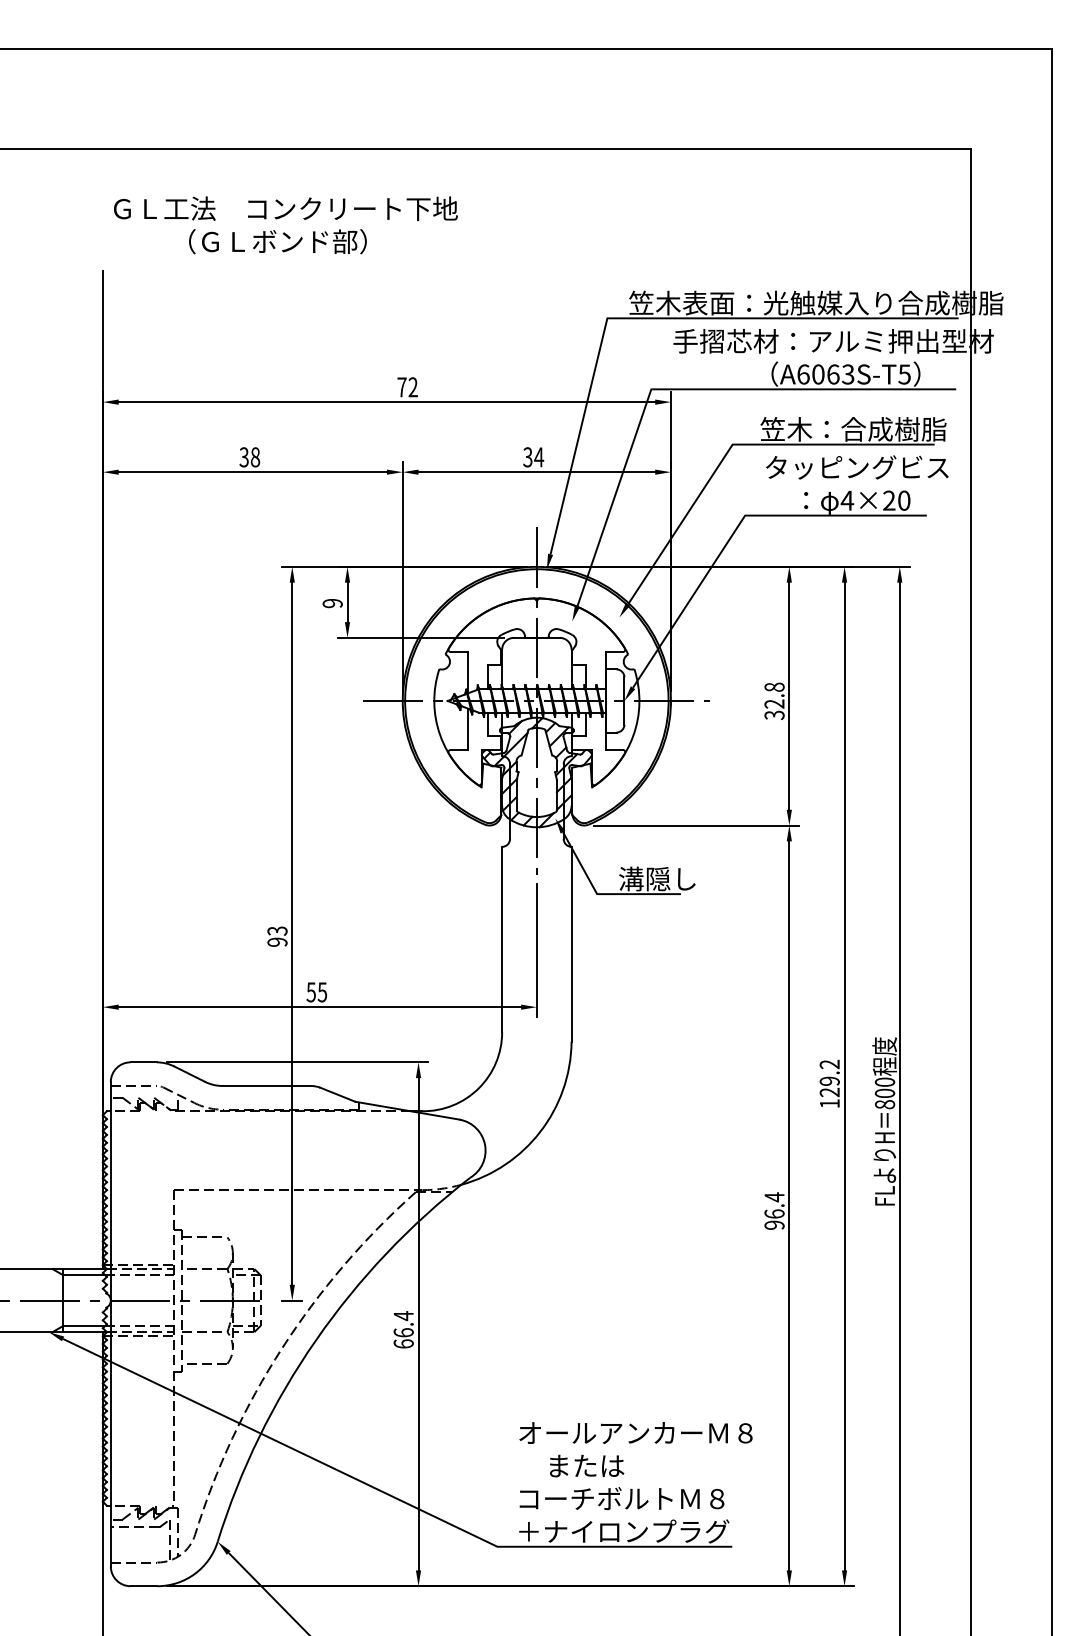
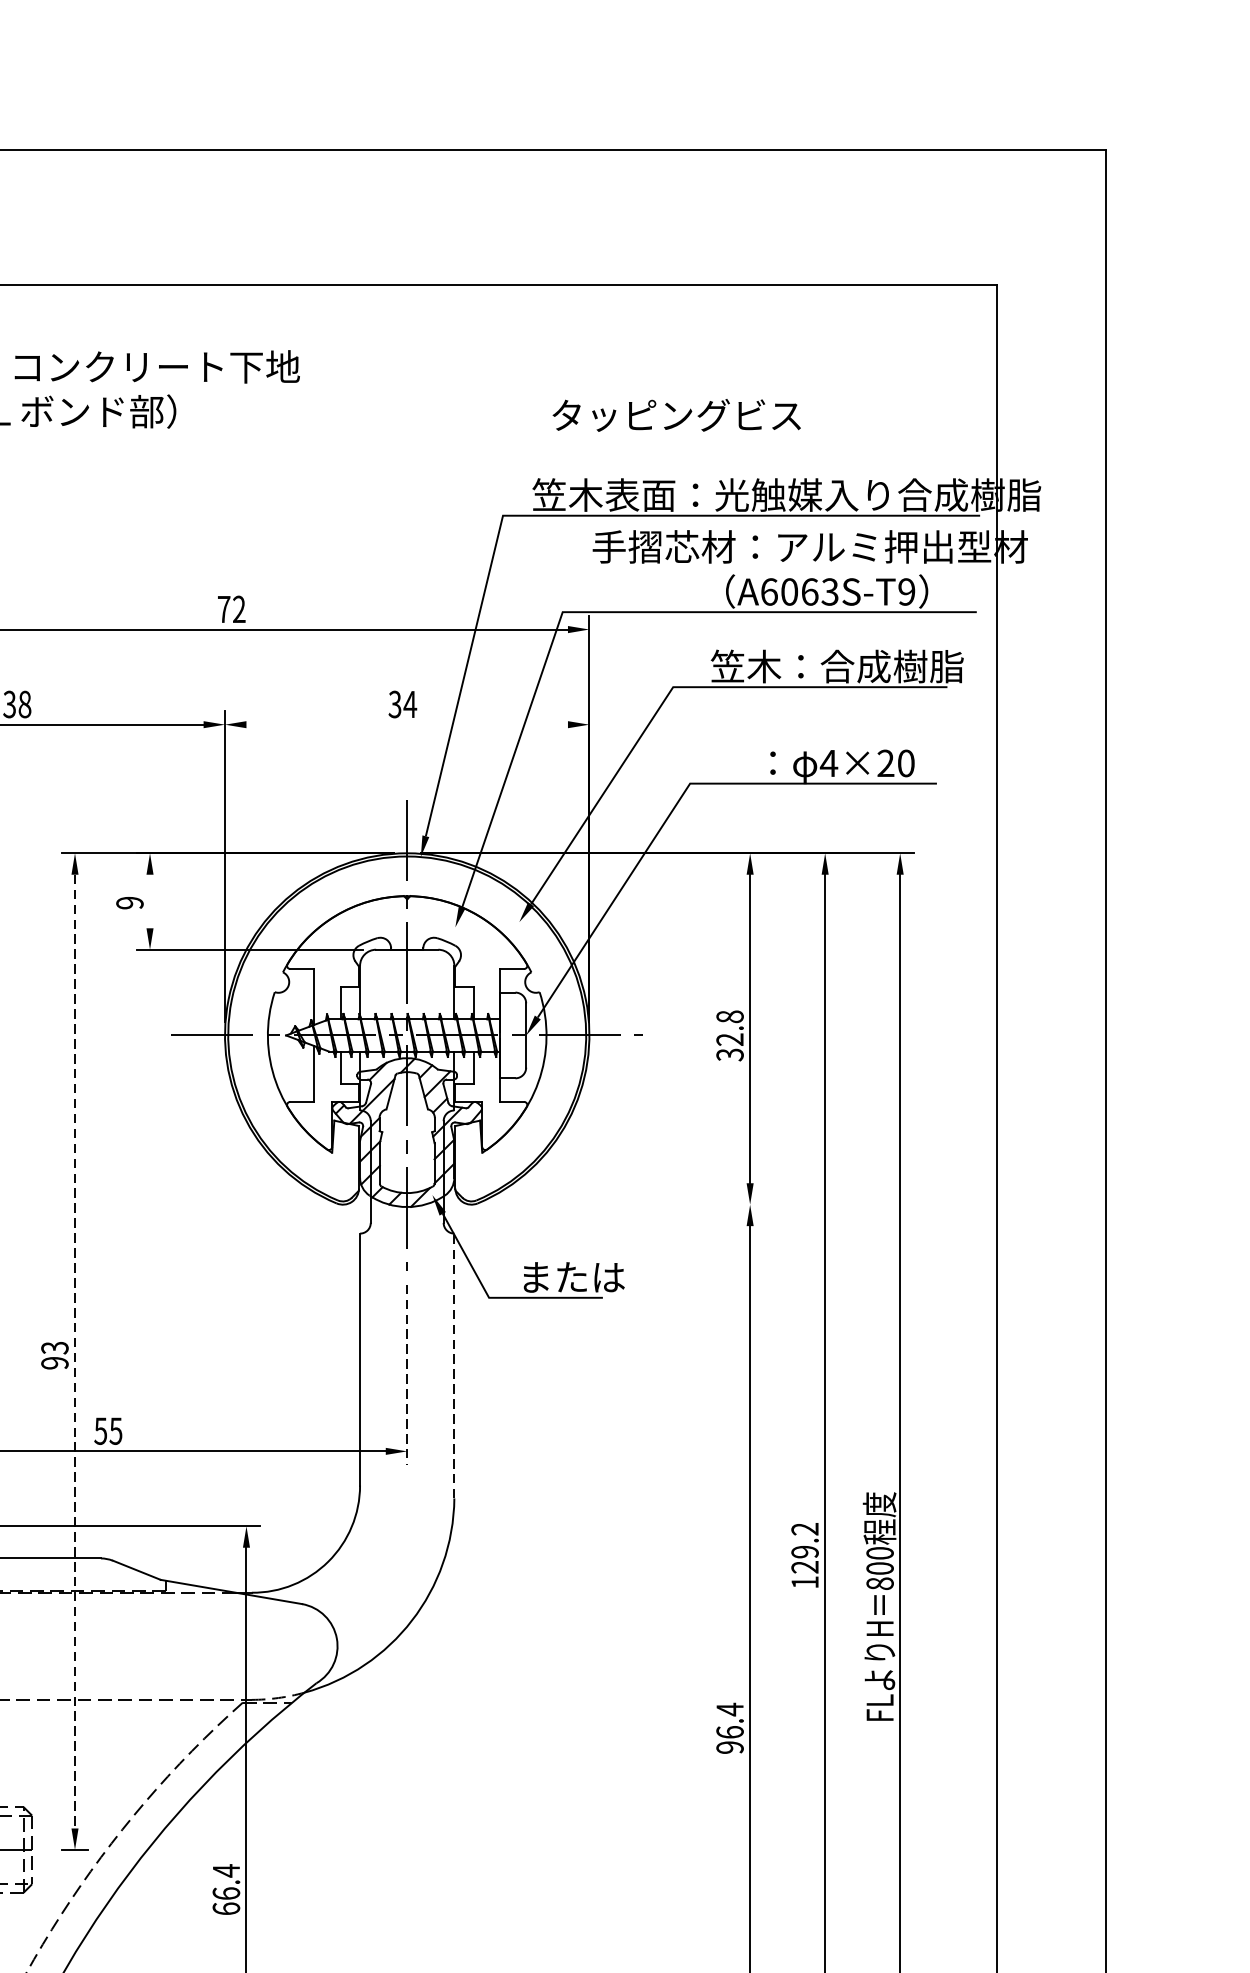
text: (904, 374) -> (906, 591), A6063S-T5 -> A6063S-T9
text: (857, 467) -> (677, 415), moved
line: (536, 472) -> (406, 725), removed
line: (347, 602) -> (150, 901), removed
line: (696, 825) -> (624, 1204), removed
text: (657, 878) -> (571, 1276), 溝隠し -> または
line: (292, 934) -> (75, 1352), solid -> dashed
line: (571, 943) -> (454, 1364), solid -> dashed
line: (536, 951) -> (406, 1375), solid -> dashed

